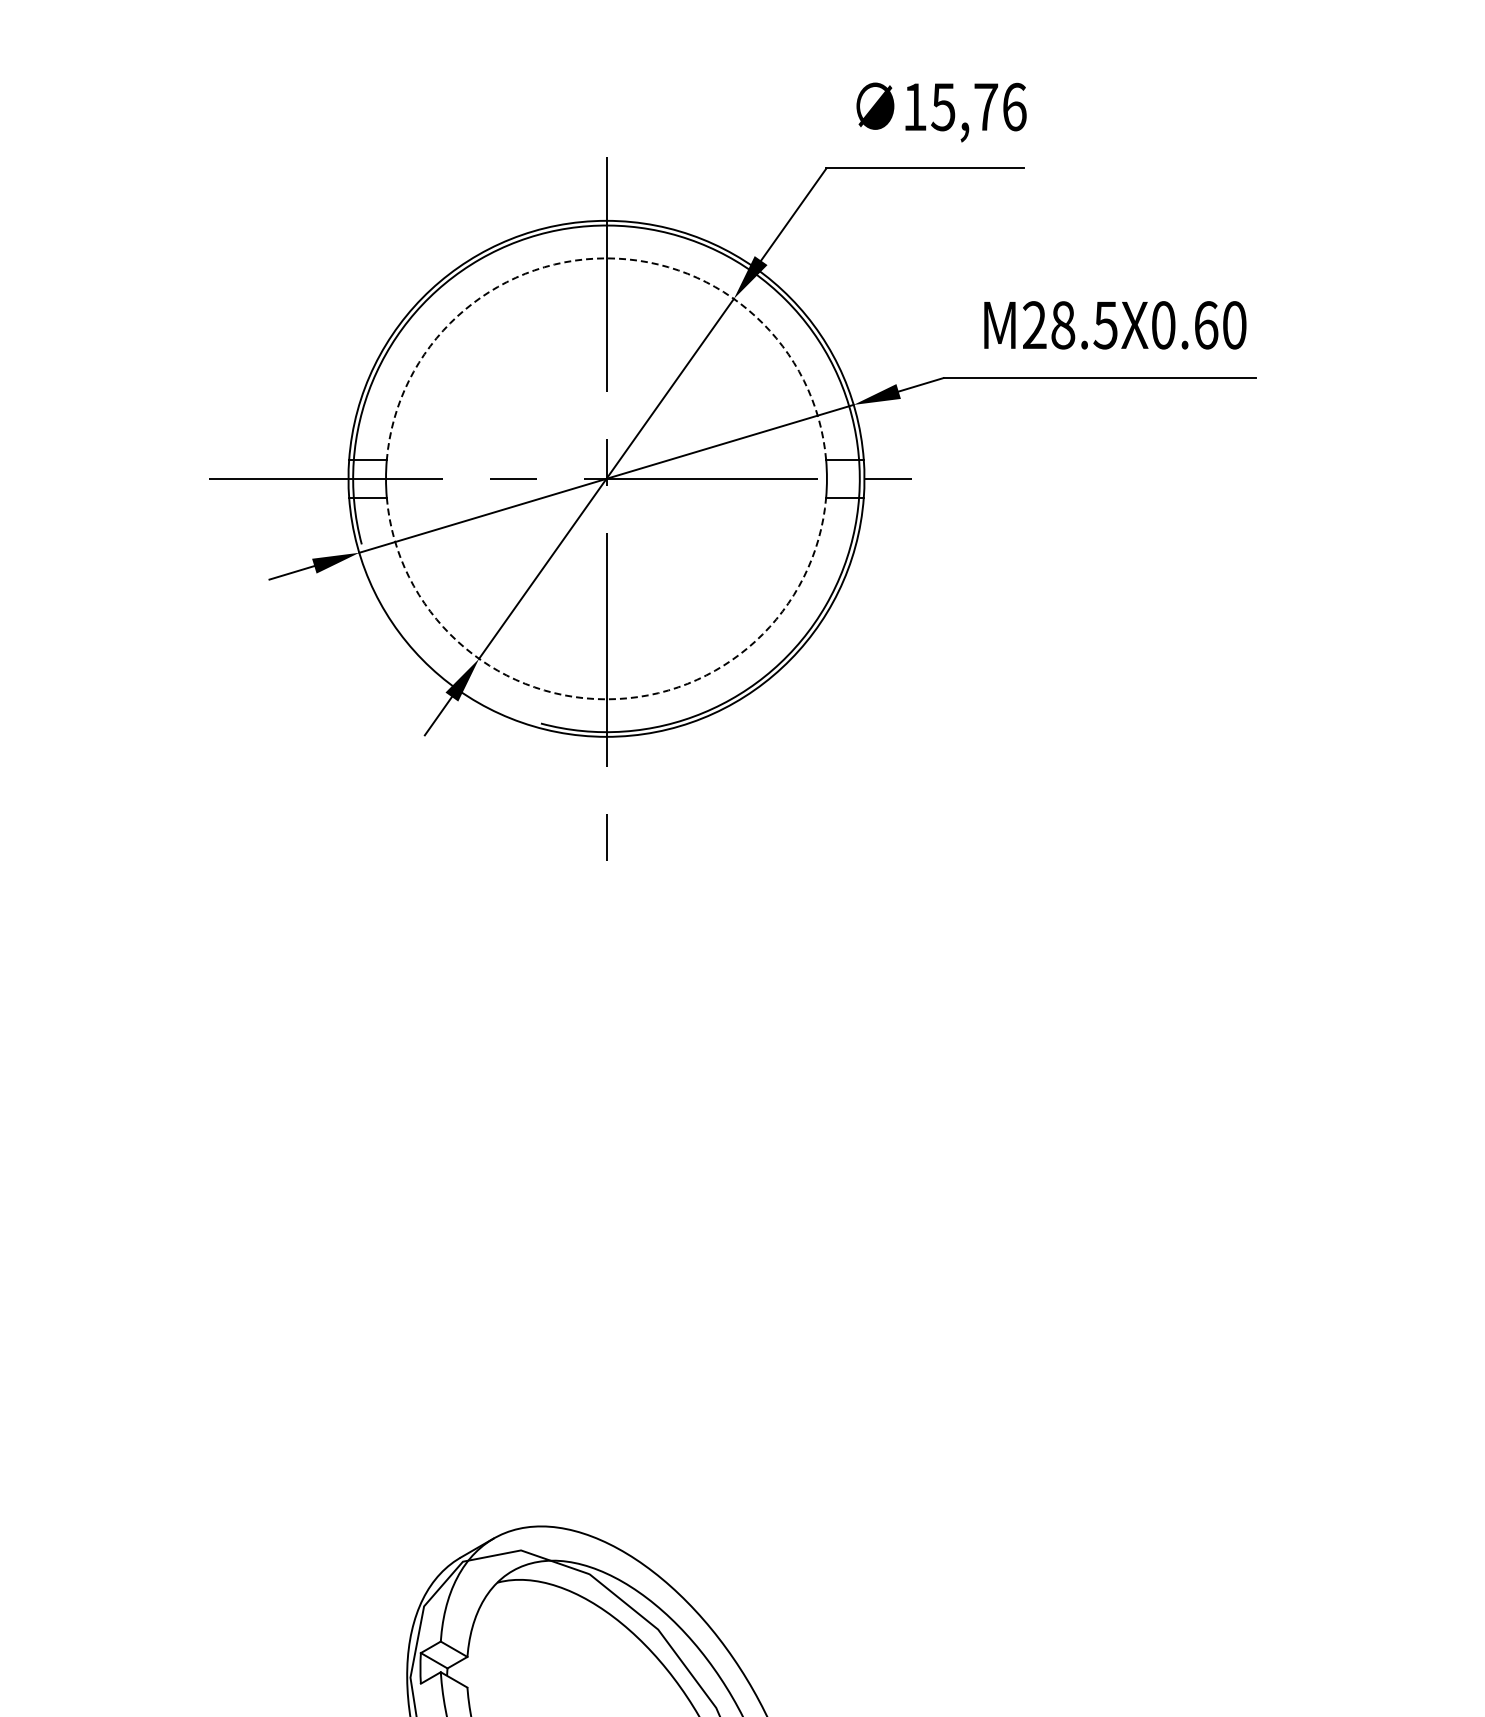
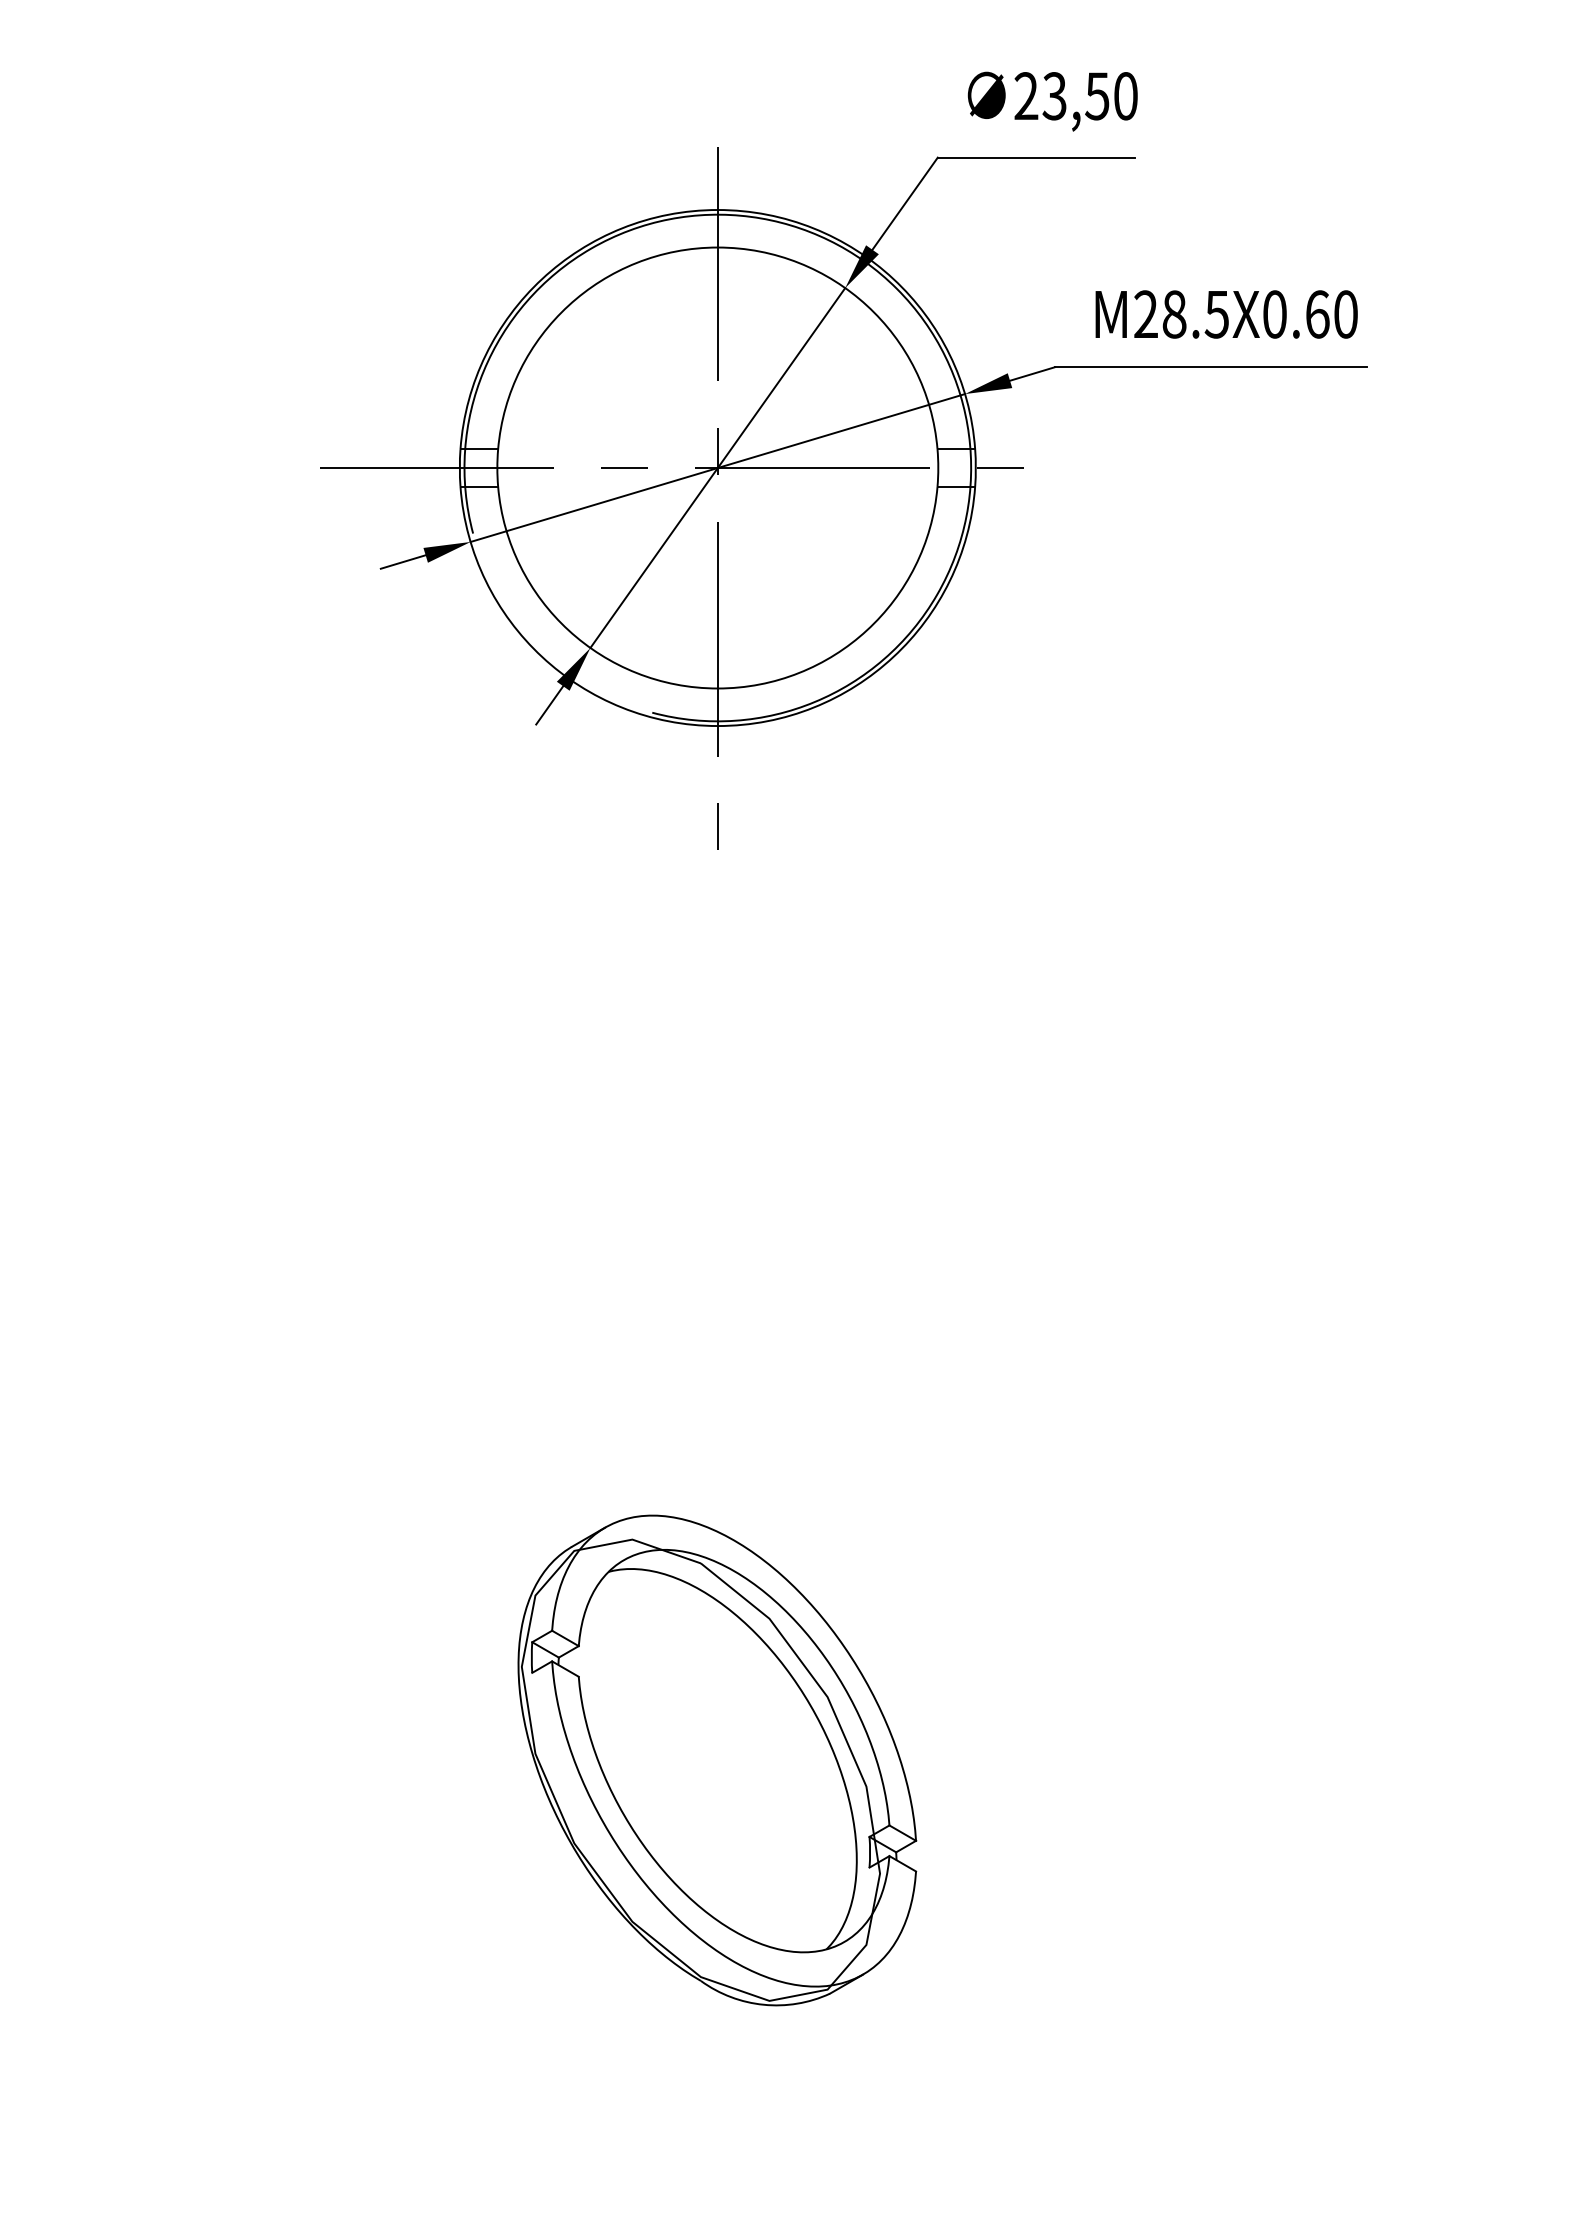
text: (964, 107) -> (1075, 96), 15,76 -> 23,50
arc: (606, 258) -> (717, 247), dashed -> solid
arc: (606, 699) -> (717, 688), dashed -> solid

